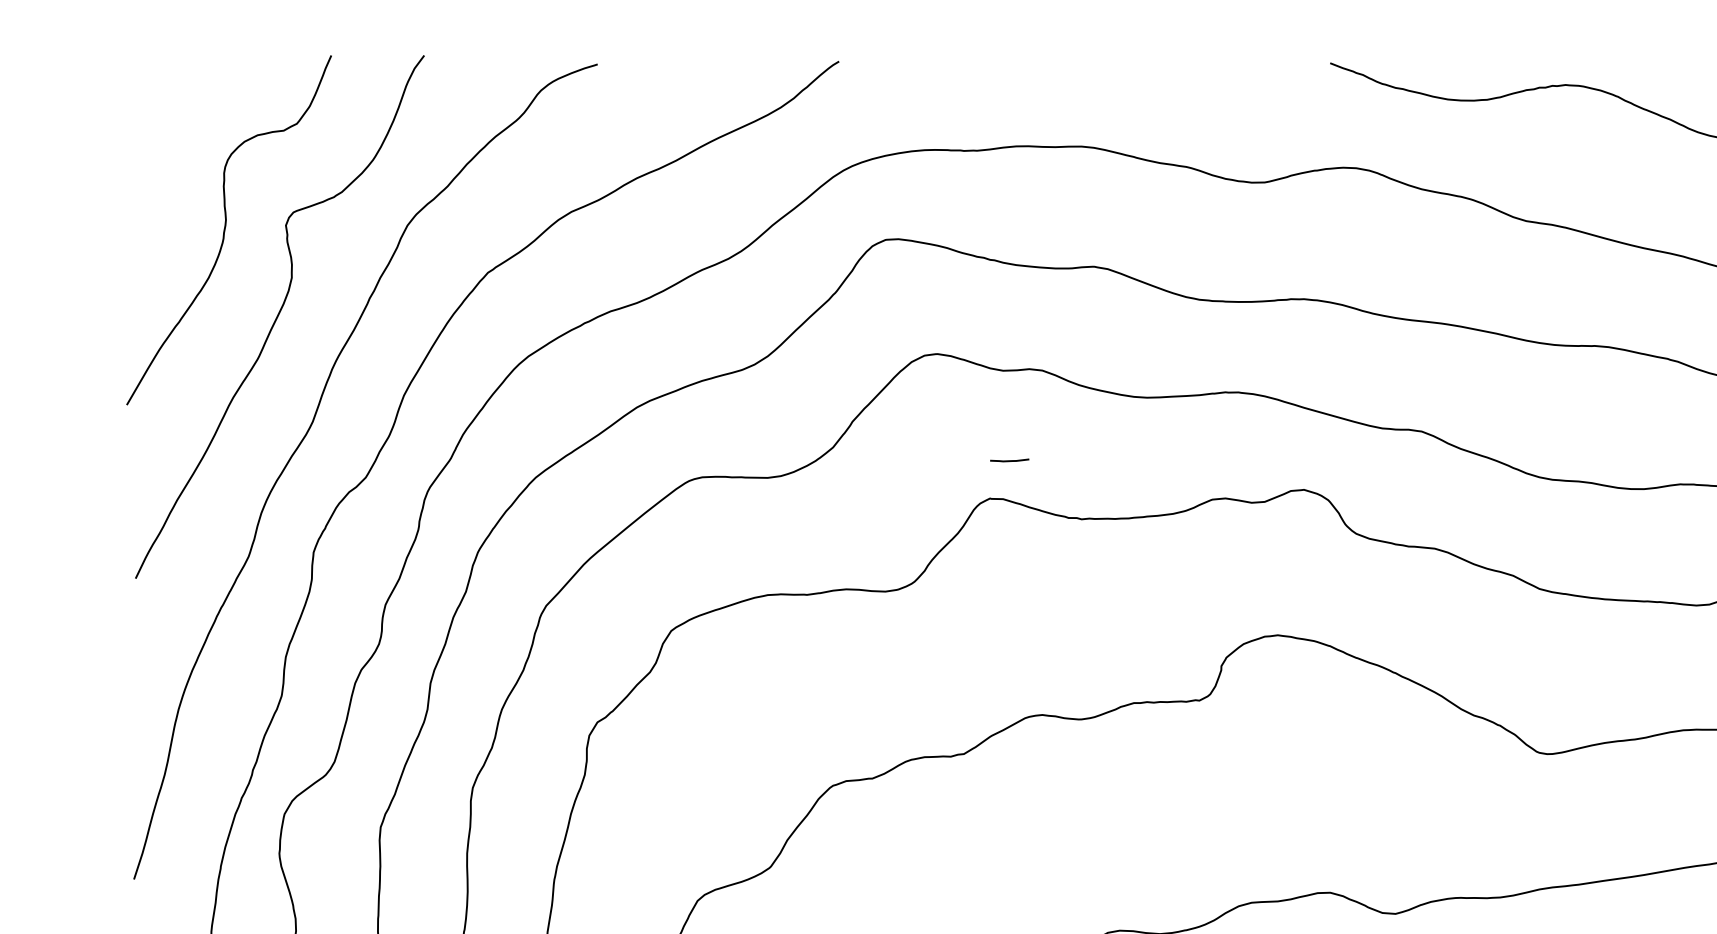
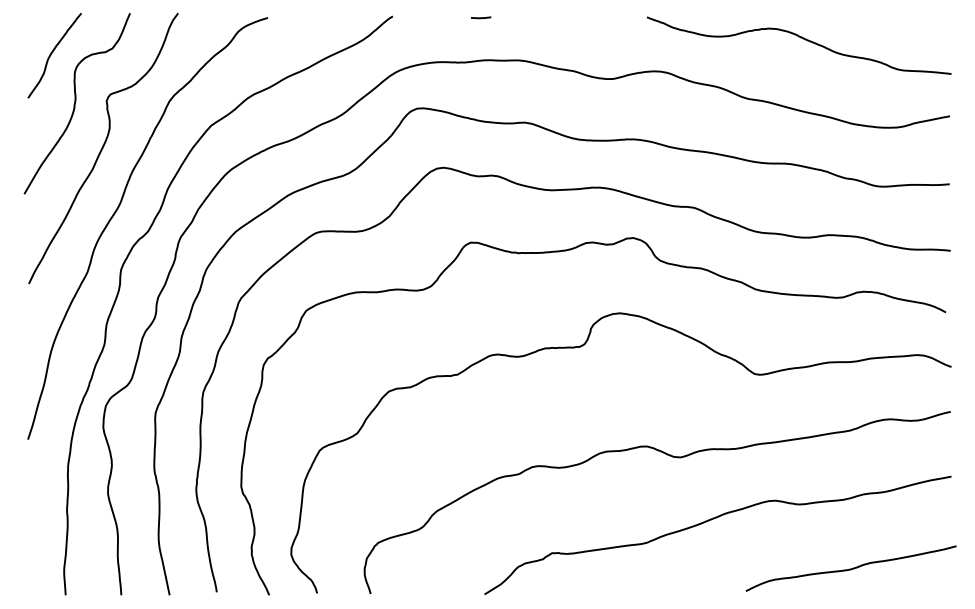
curve: (181, 133) -> (52, 53), added
line: (1010, 459) -> (481, 17), moved

